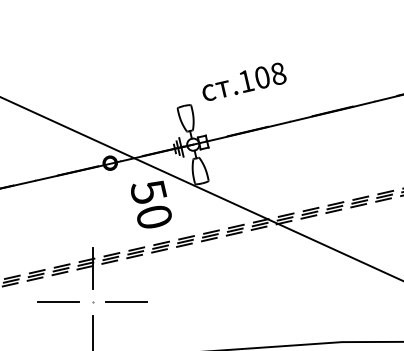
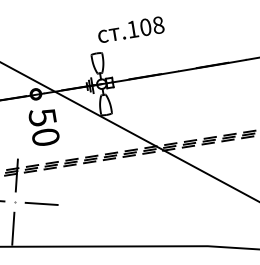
text: (244, 81) -> (131, 29), moved
text: (151, 204) -> (44, 127), moved

